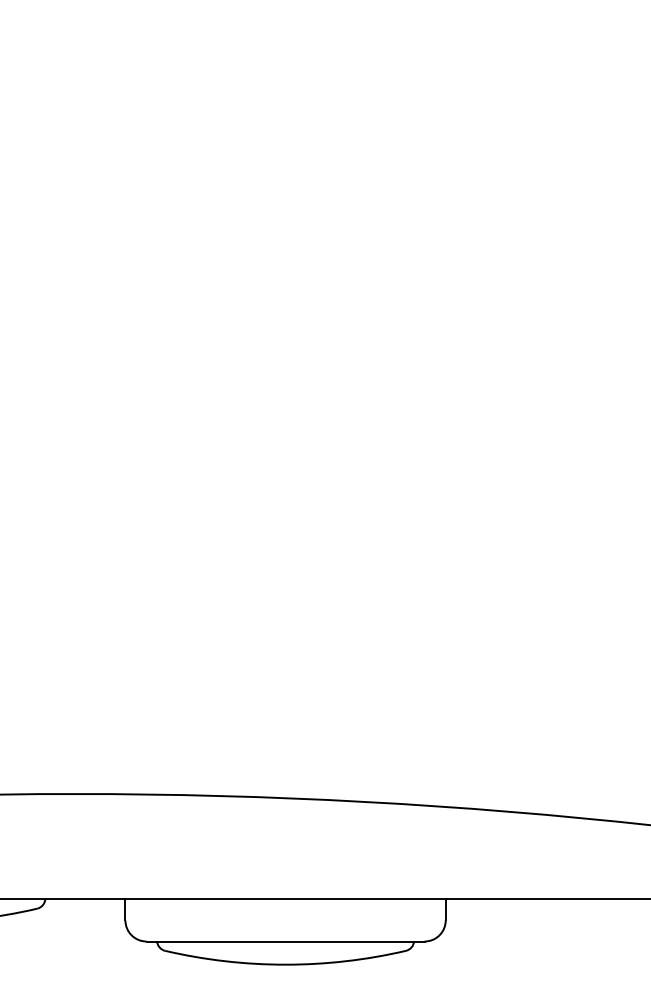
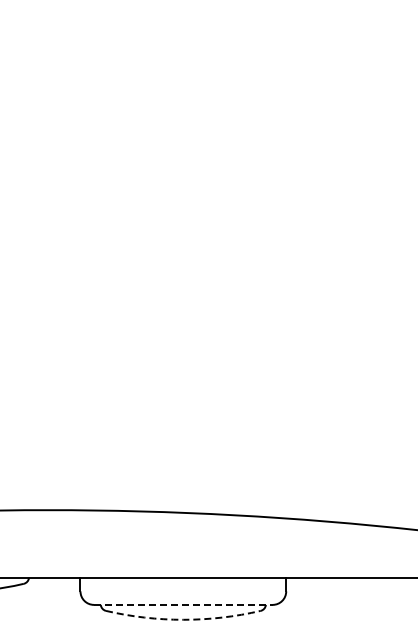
line: (285, 940) -> (183, 604), solid -> dashed
arc: (285, 964) -> (183, 619), solid -> dashed

